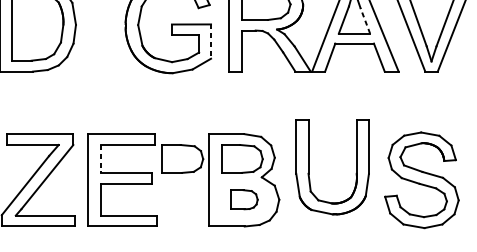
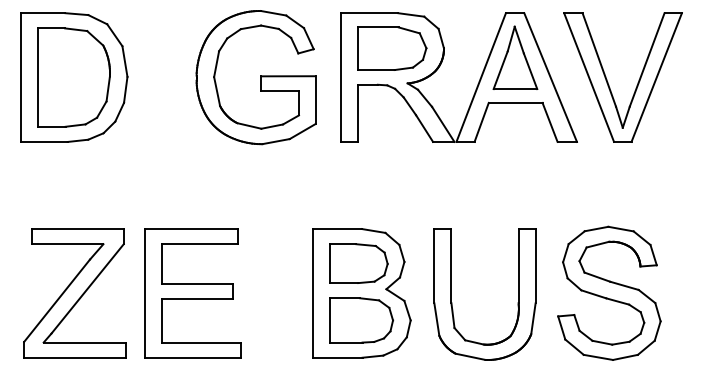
line: (365, 20) -> (530, 70), dashed -> solid
line: (210, 41) -> (315, 100), dashed -> solid
line: (100, 158) -> (161, 263), dashed -> solid
part: (182, 158) -> (275, 263), removed
part: (309, 173) -> (452, 302), moved
part: (243, 199) -> (361, 320), size x1.67

